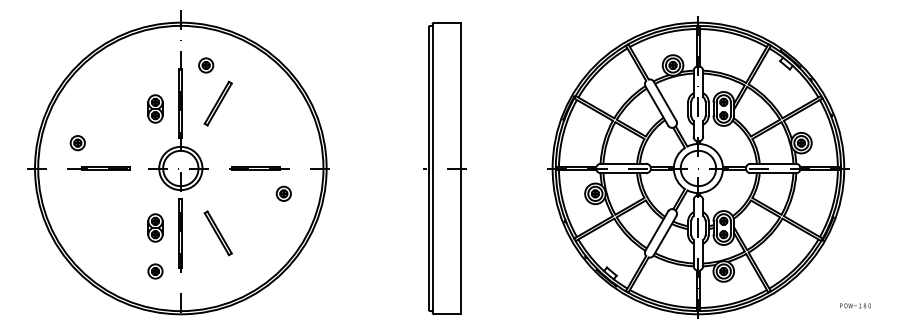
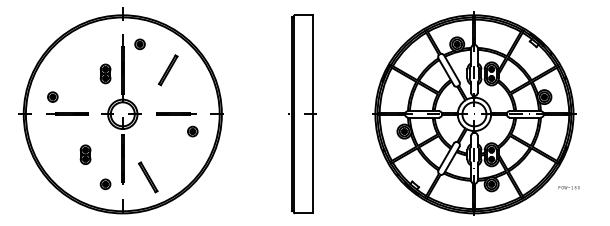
part: (218, 103) -> (168, 70), moved
part: (155, 227) -> (85, 154), moved
part: (218, 233) -> (148, 177), moved
text: (854, 305) -> (568, 187), moved

